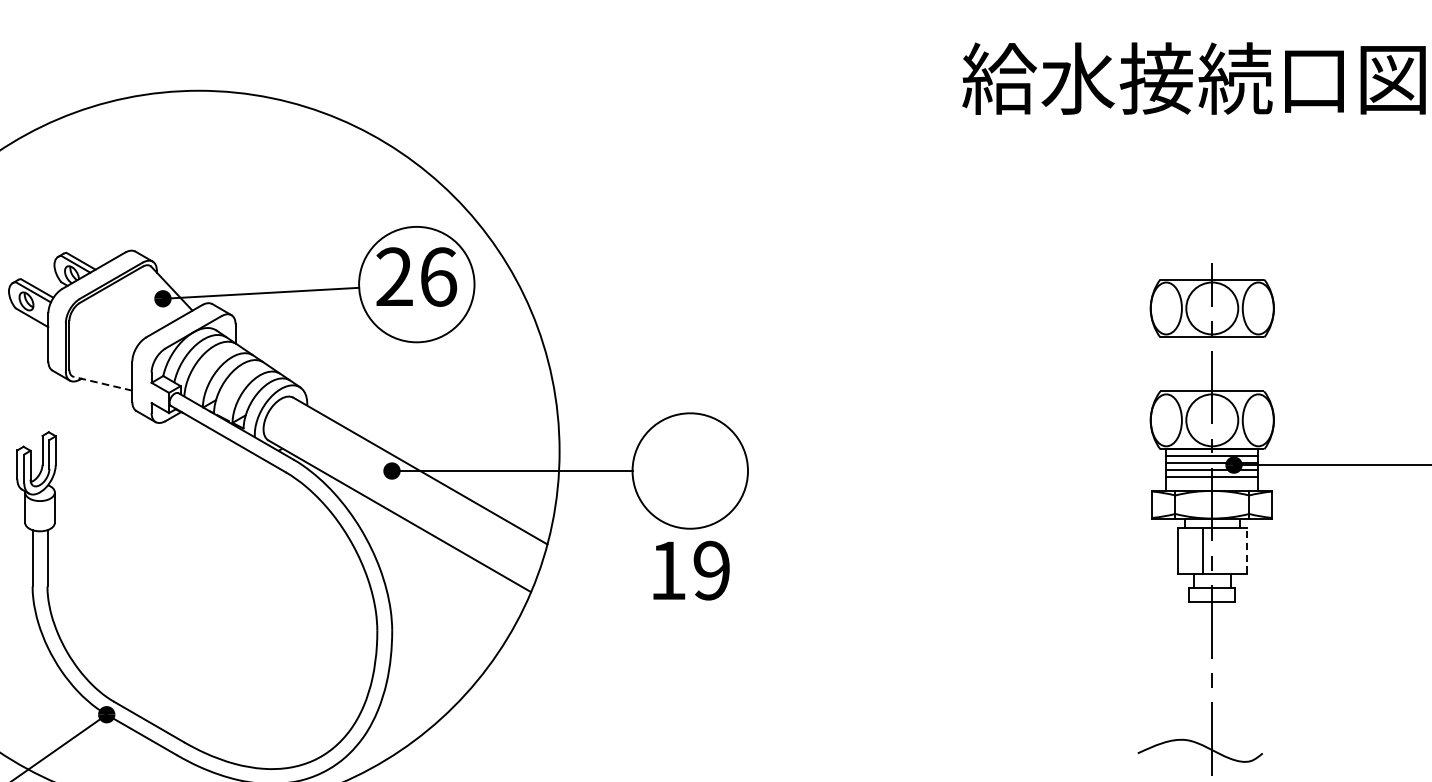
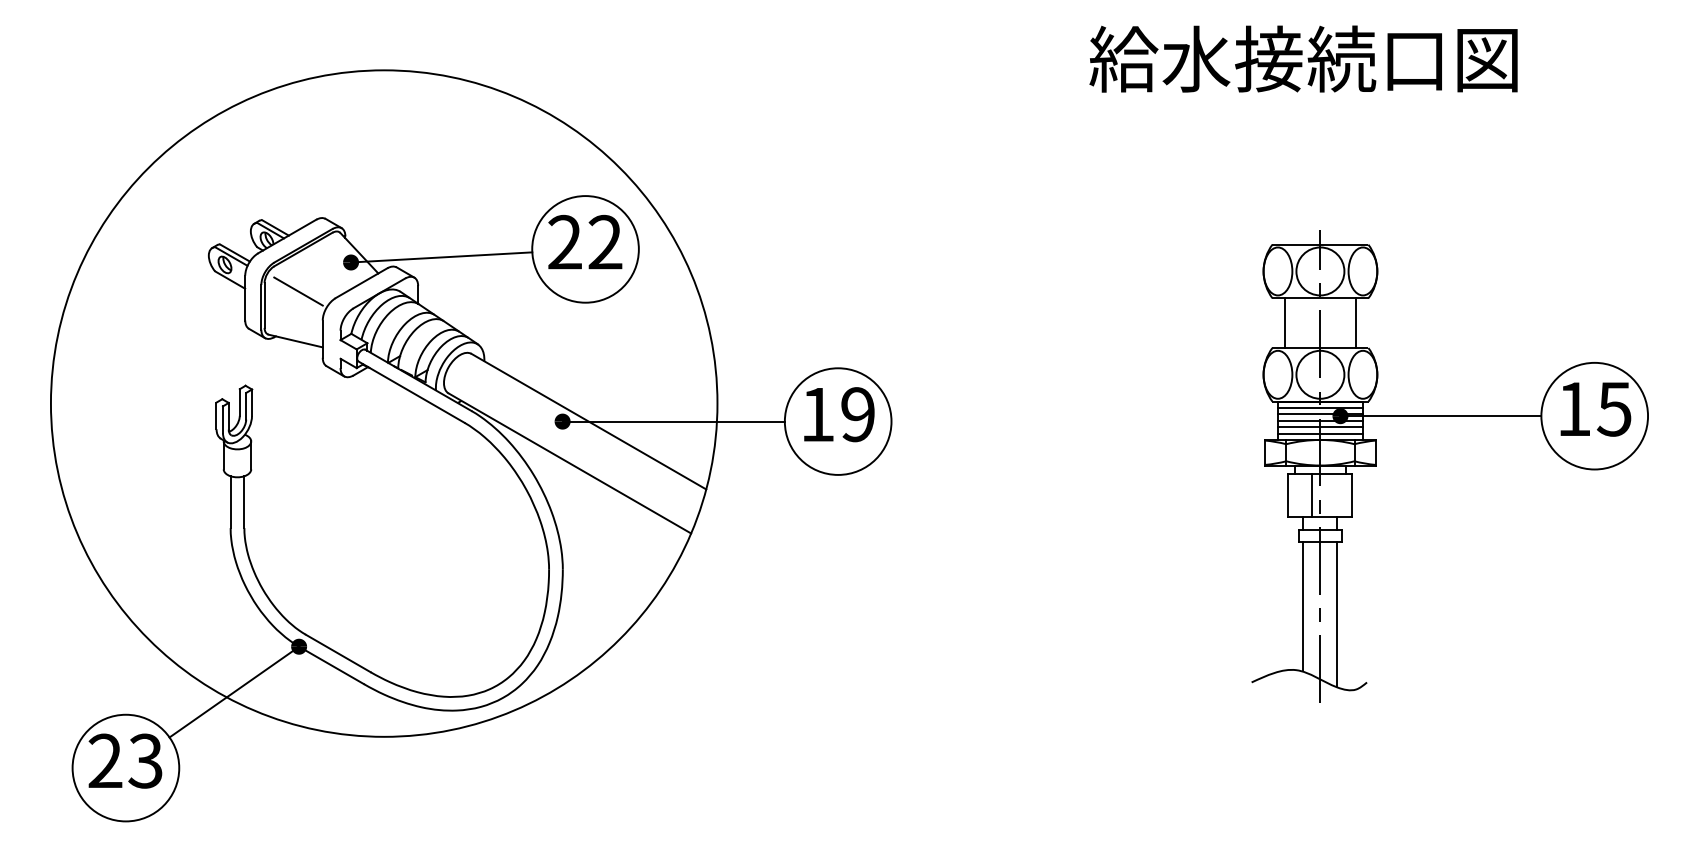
text: (438, 276) -> (605, 241), 26 -> 22
line: (106, 330) -> (298, 291), added
line: (1173, 364) -> (1284, 323), added
line: (1251, 364) -> (1356, 323), added
line: (102, 384) -> (295, 341), dashed -> solid
line: (1212, 483) -> (1320, 433), added
line: (1247, 549) -> (1352, 494), dashed -> solid
text: (691, 570) -> (839, 414), moved
line: (1193, 671) -> (1303, 606), added
line: (1230, 679) -> (1337, 614), added

